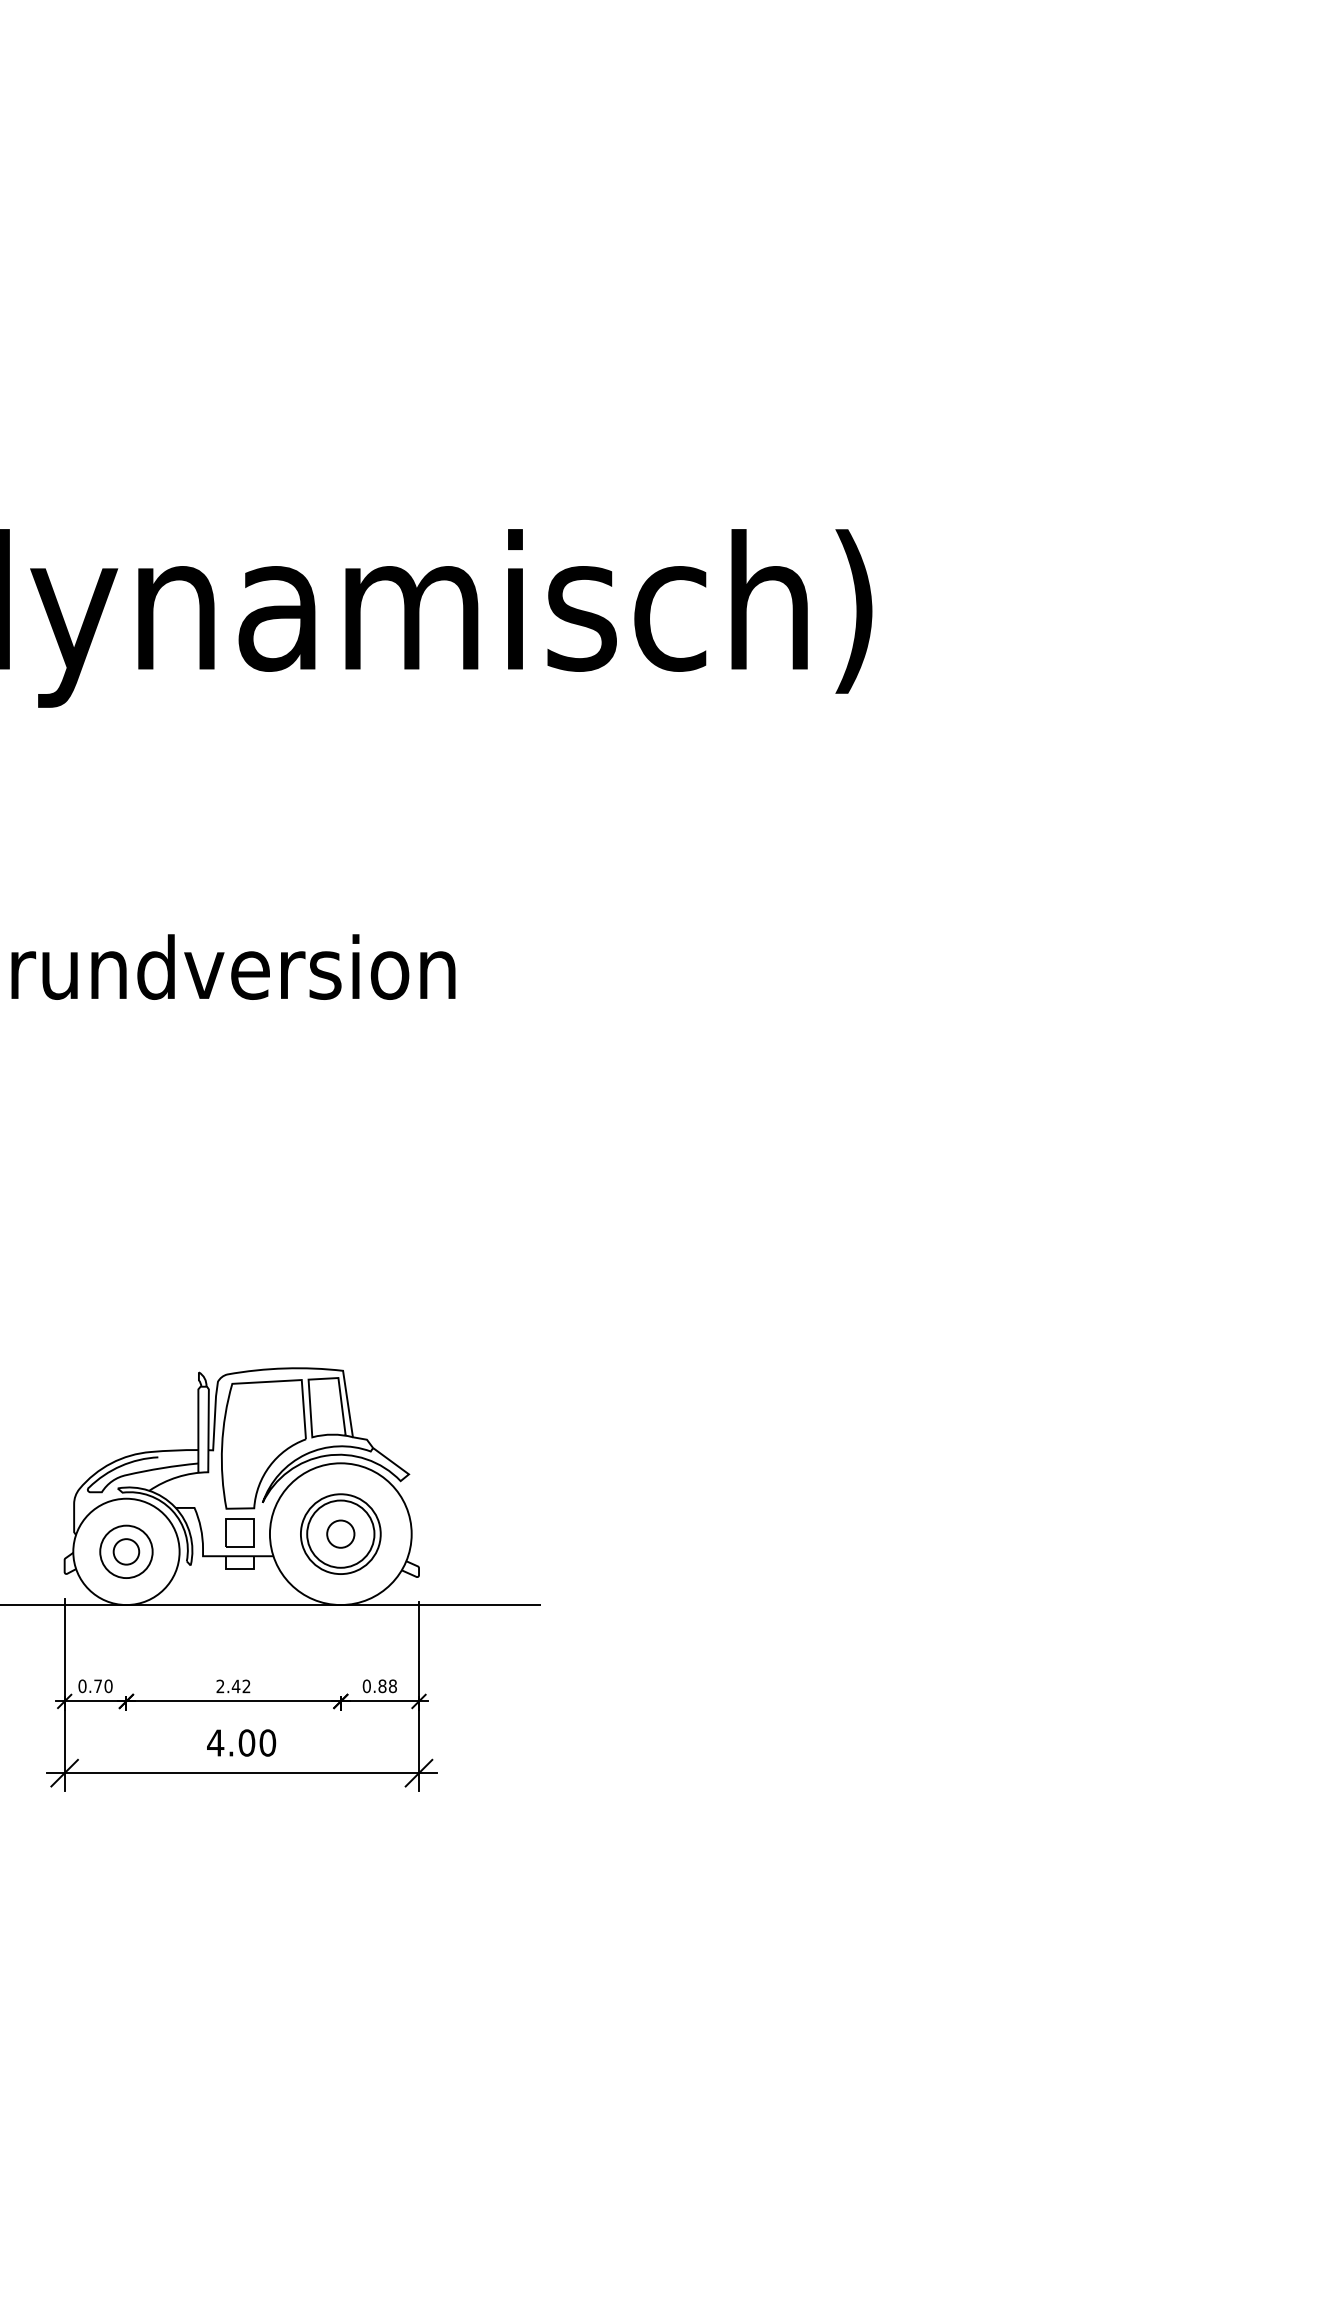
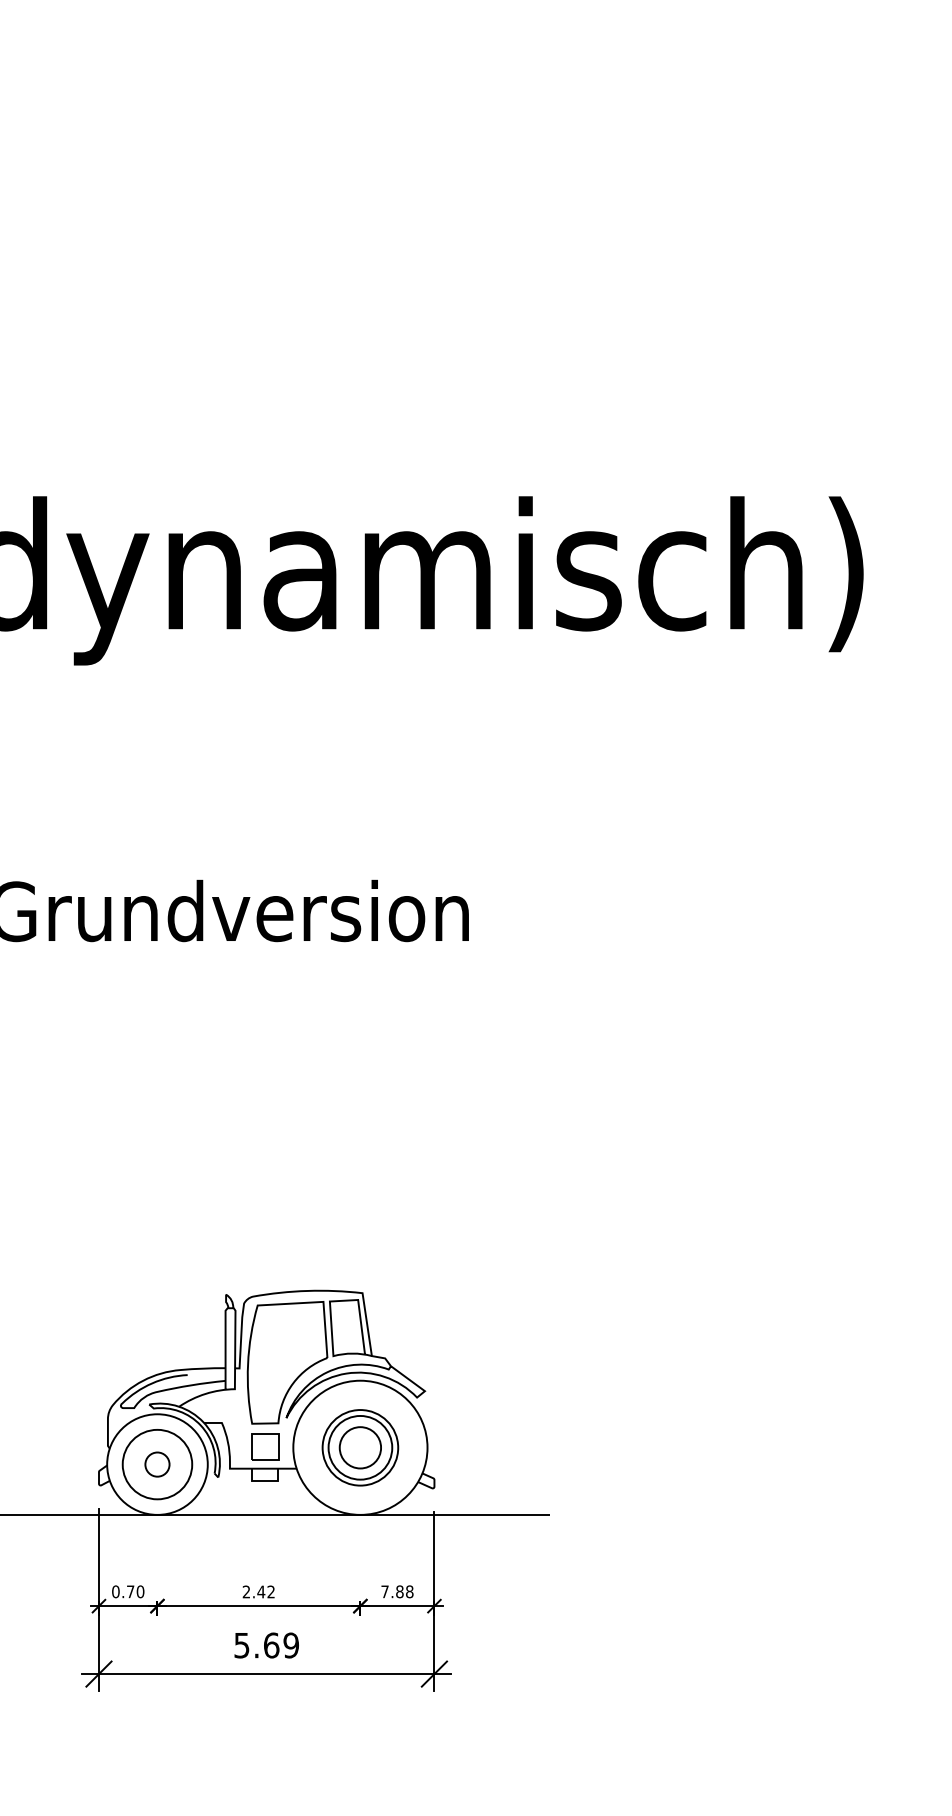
circle: (340, 1533) -> (360, 1447), size x1.6
circle: (126, 1551) -> (157, 1464), size x1.4
text: (366, 1686) -> (384, 1592), 0.88 -> 7.88
text: (241, 1742) -> (266, 1645), 4.00 -> 5.69

